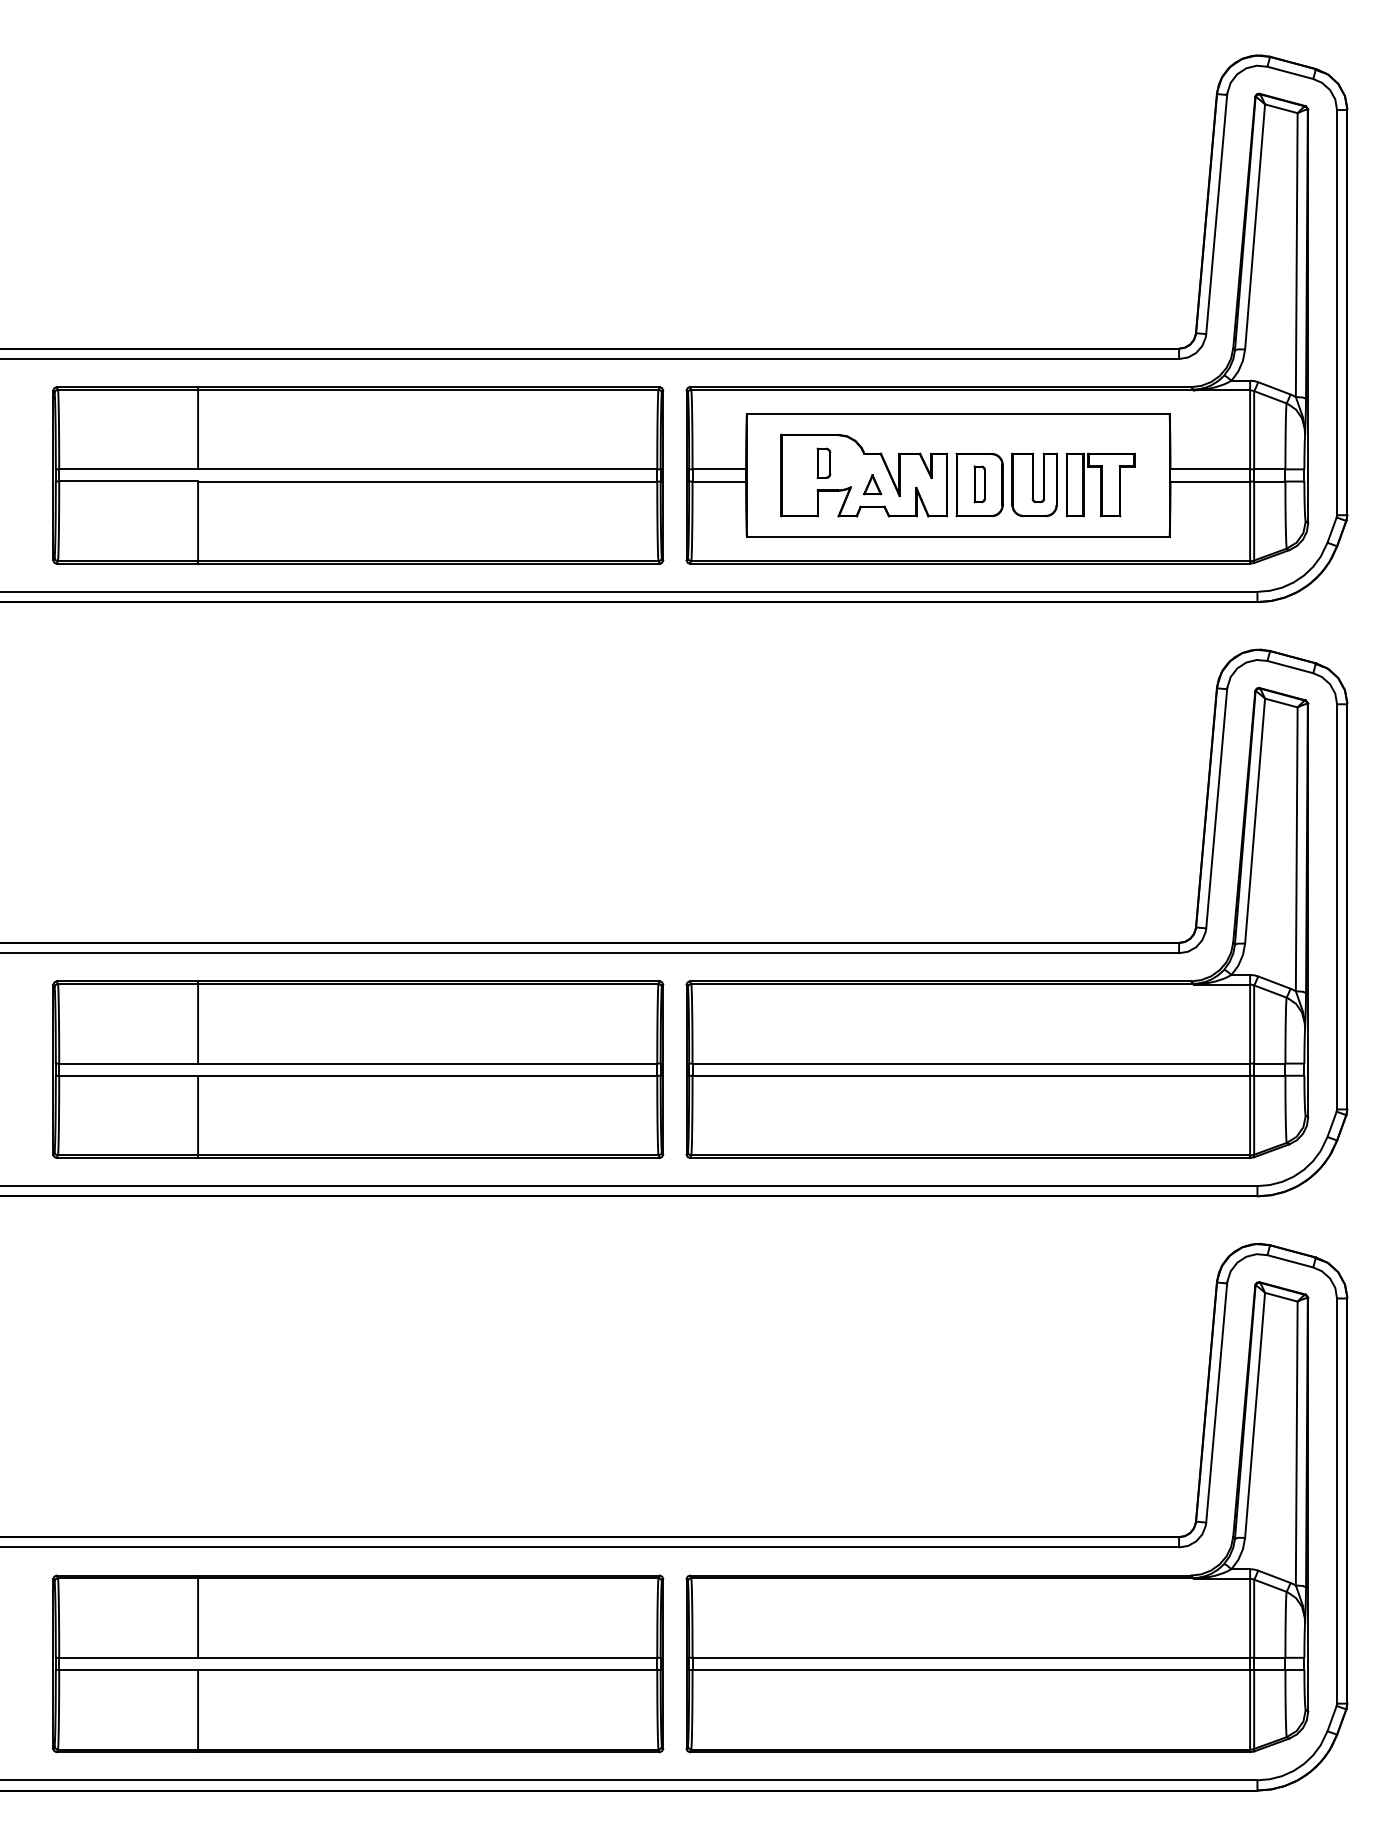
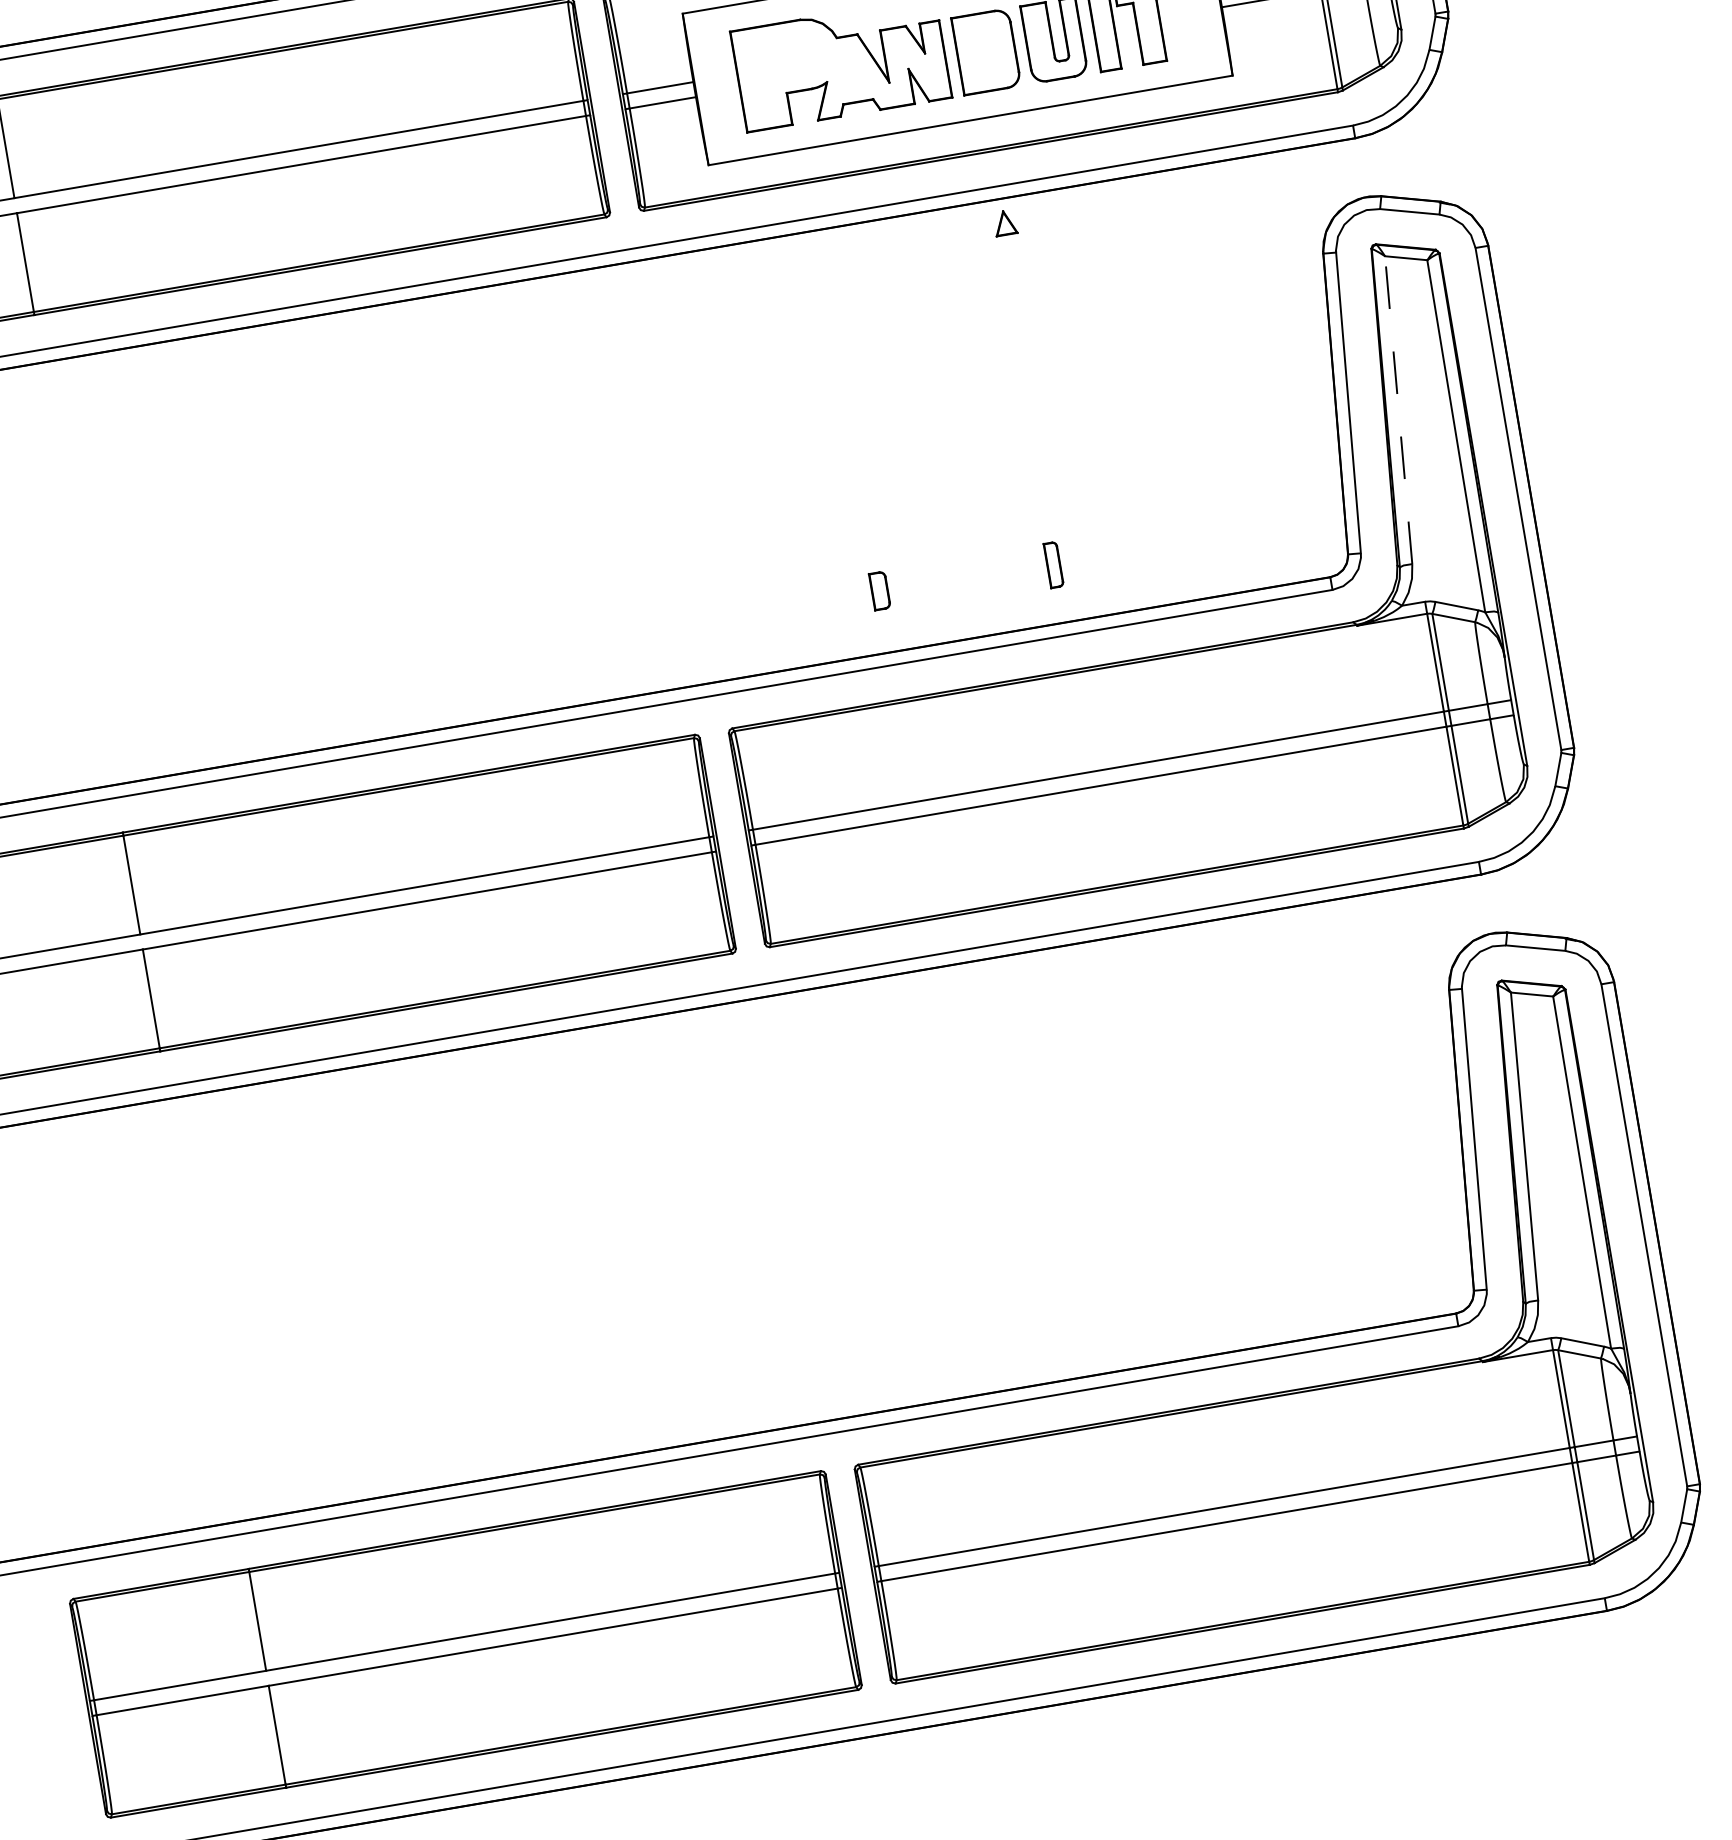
part: (823, 463) -> (879, 591), moved
part: (872, 484) -> (1005, 222), moved
part: (979, 484) -> (1053, 565), moved
line: (1255, 821) -> (1399, 410), solid -> dashed

